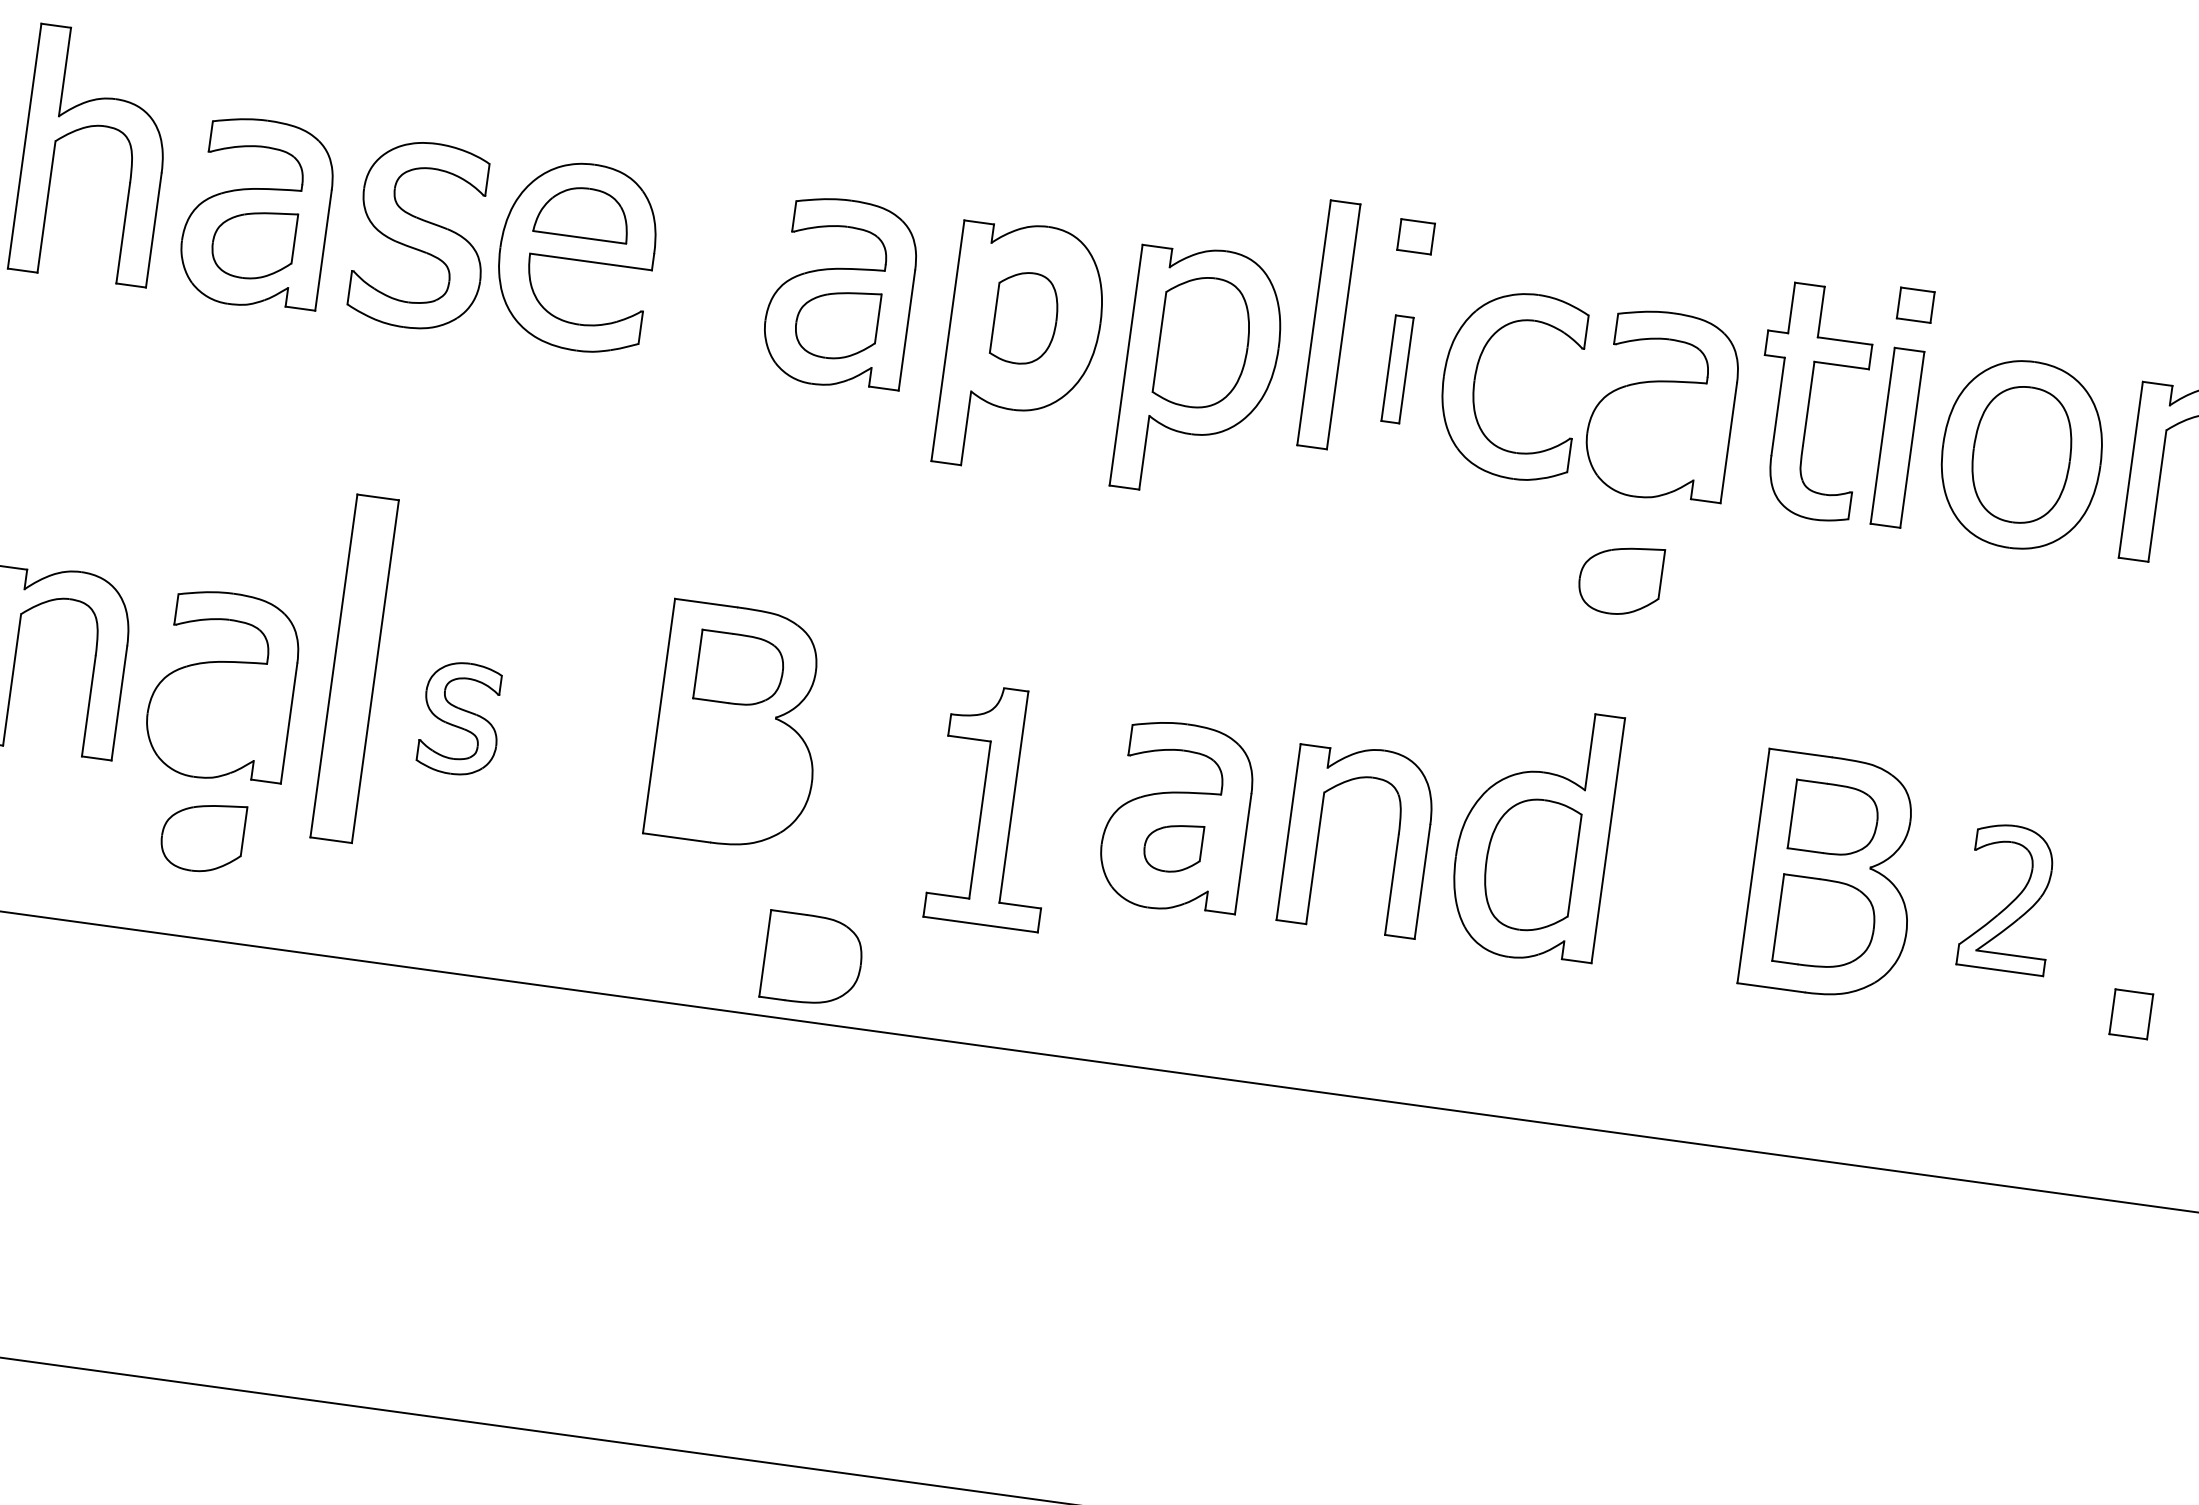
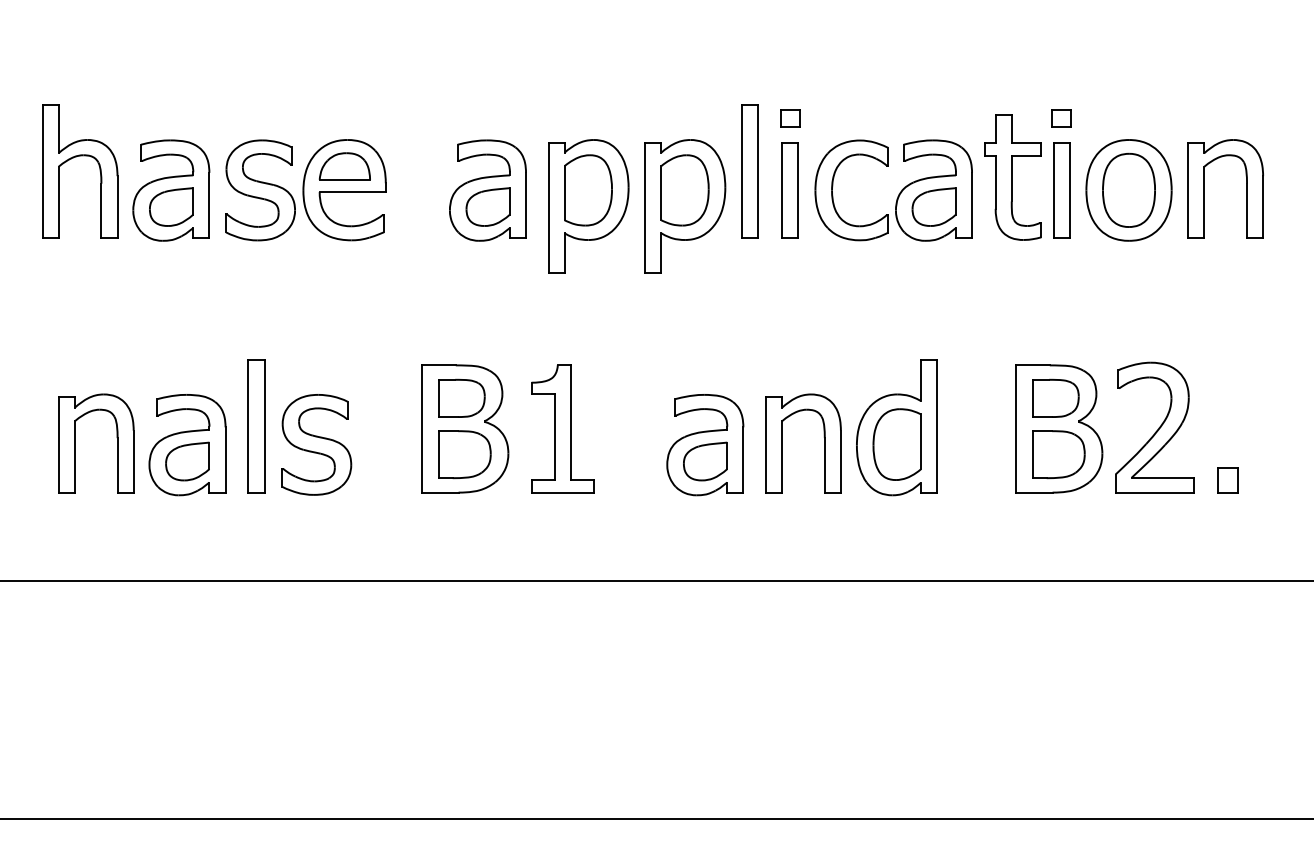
part: (1025, 318) -> (588, 190), size x1.43
part: (1396, 369) -> (789, 190), size x1.67
part: (1619, 578) -> (933, 206), moved
part: (354, 669) -> (256, 426), size x0.71
part: (460, 717) -> (316, 444), size x1.67
part: (996, 806) -> (562, 428), moved
part: (202, 836) -> (187, 461), moved
part: (1173, 847) -> (705, 461), size x1.43
part: (2008, 898) -> (1154, 427), size x1.67
part: (812, 959) -> (464, 454), moved

